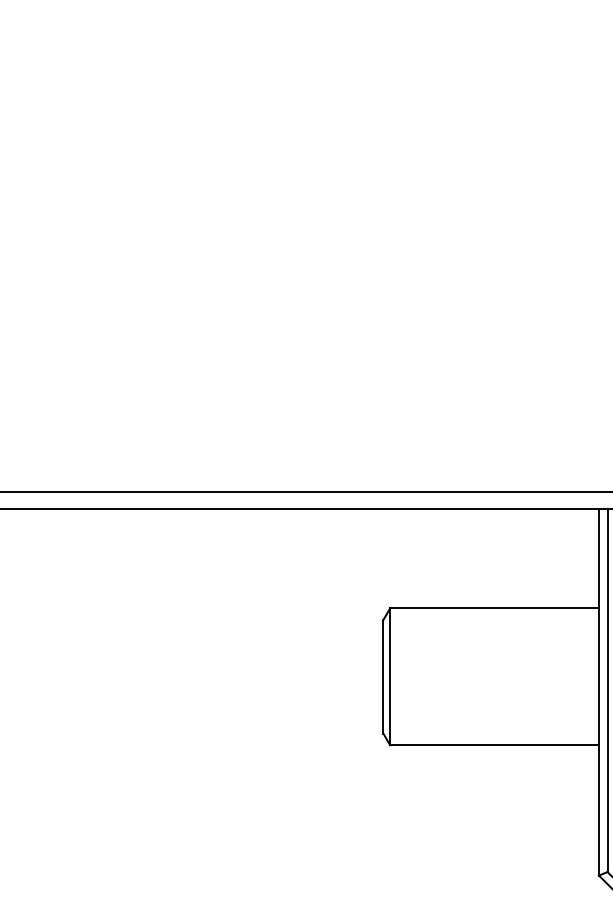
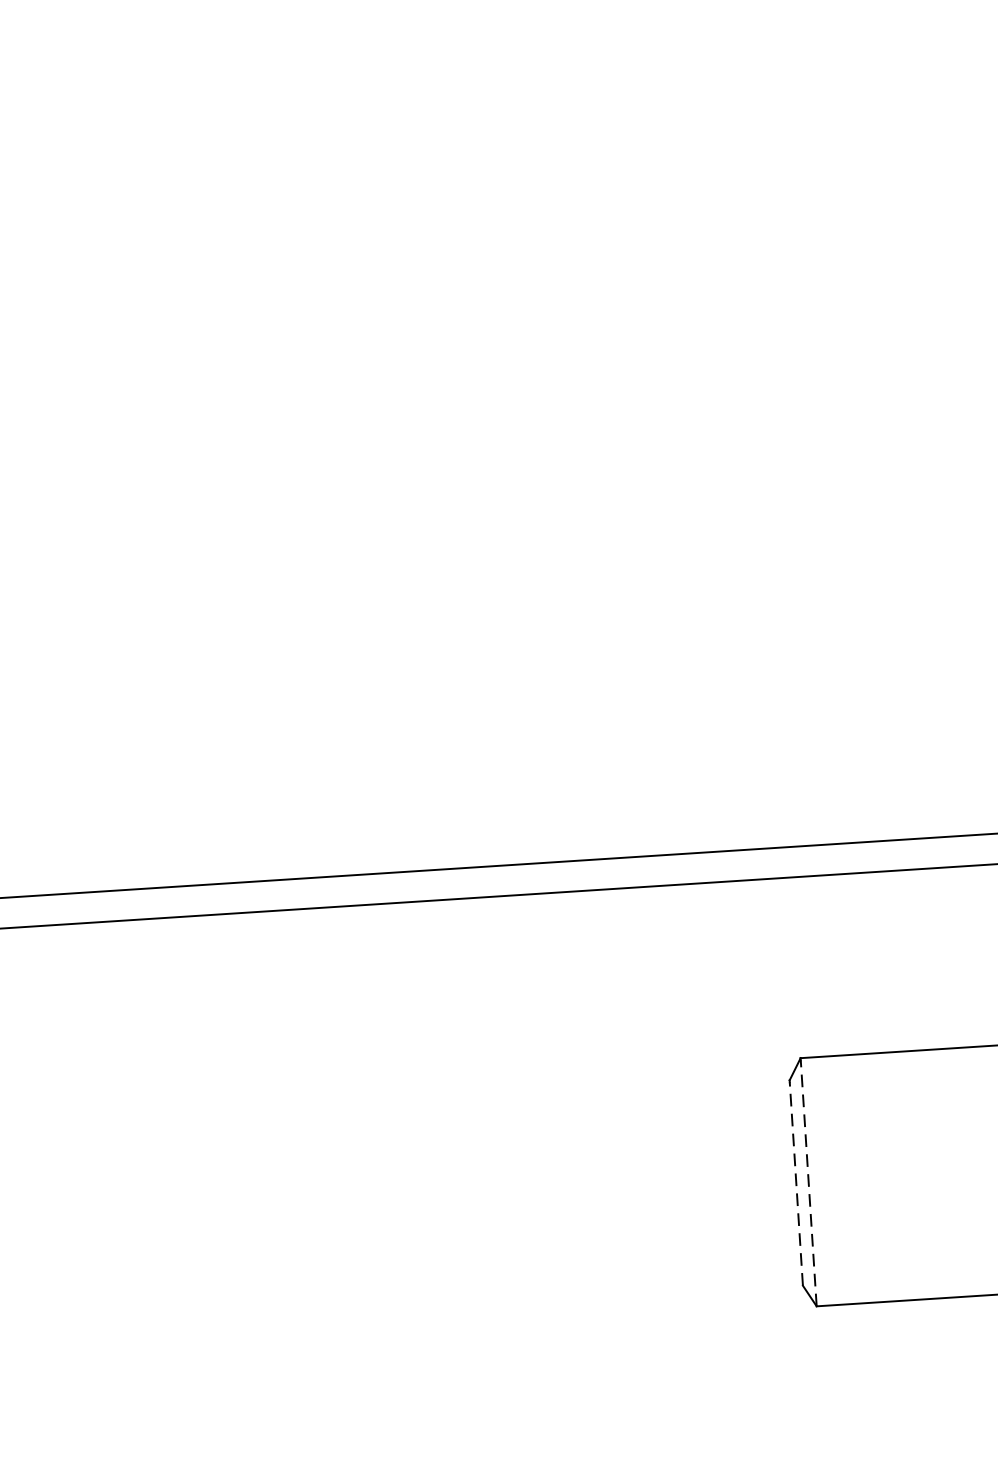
line: (383, 676) -> (796, 1182), solid -> dashed
line: (390, 677) -> (809, 1183), solid -> dashed

